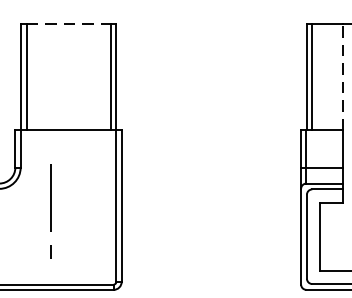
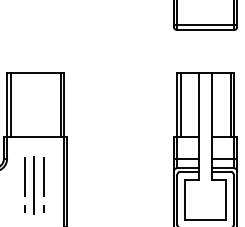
line: (68, 24) -> (35, 73), dashed -> solid
line: (344, 78) -> (199, 105), dashed -> solid
line: (66, 210) -> (34, 184), added
line: (81, 210) -> (43, 184), added

